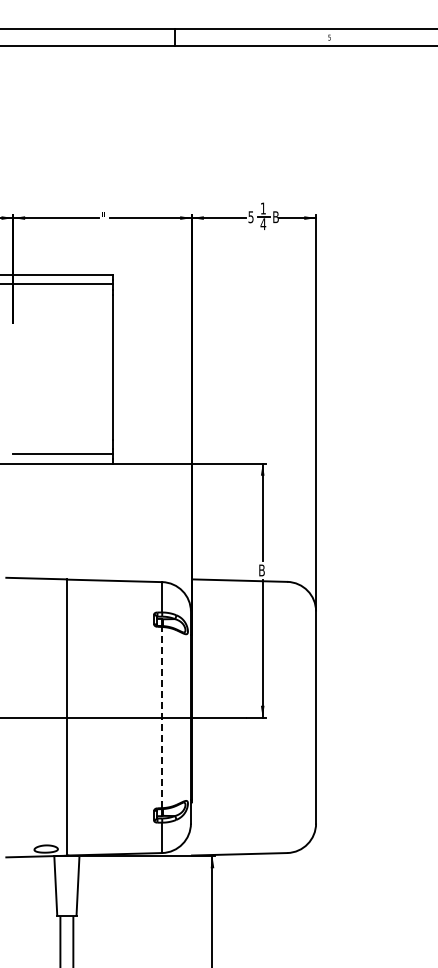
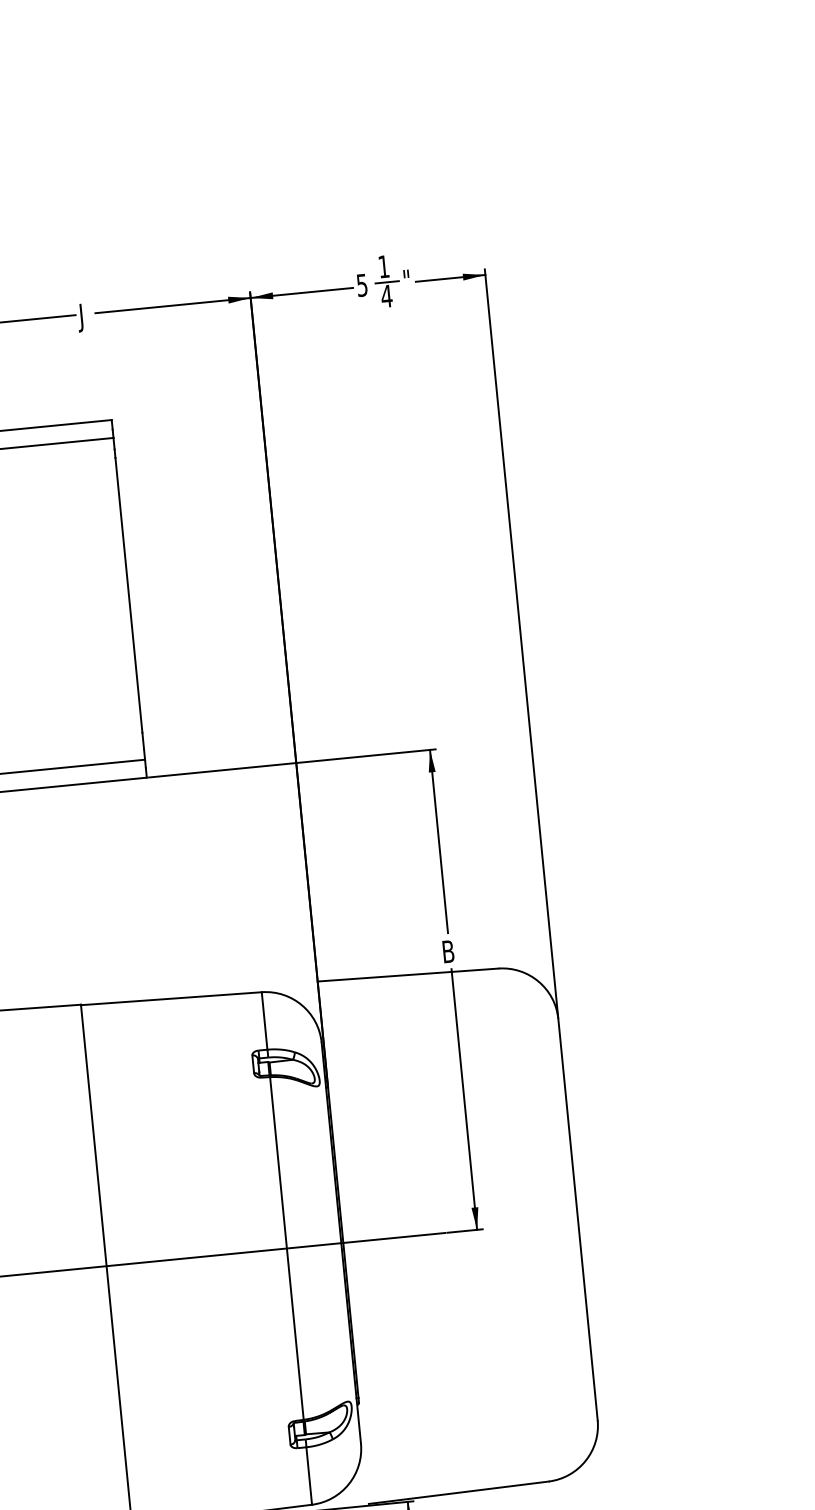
text: (275, 217) -> (408, 281), B -> "
text: (102, 219) -> (81, 317), " -> J
line: (162, 717) -> (287, 1248), dashed -> solid

